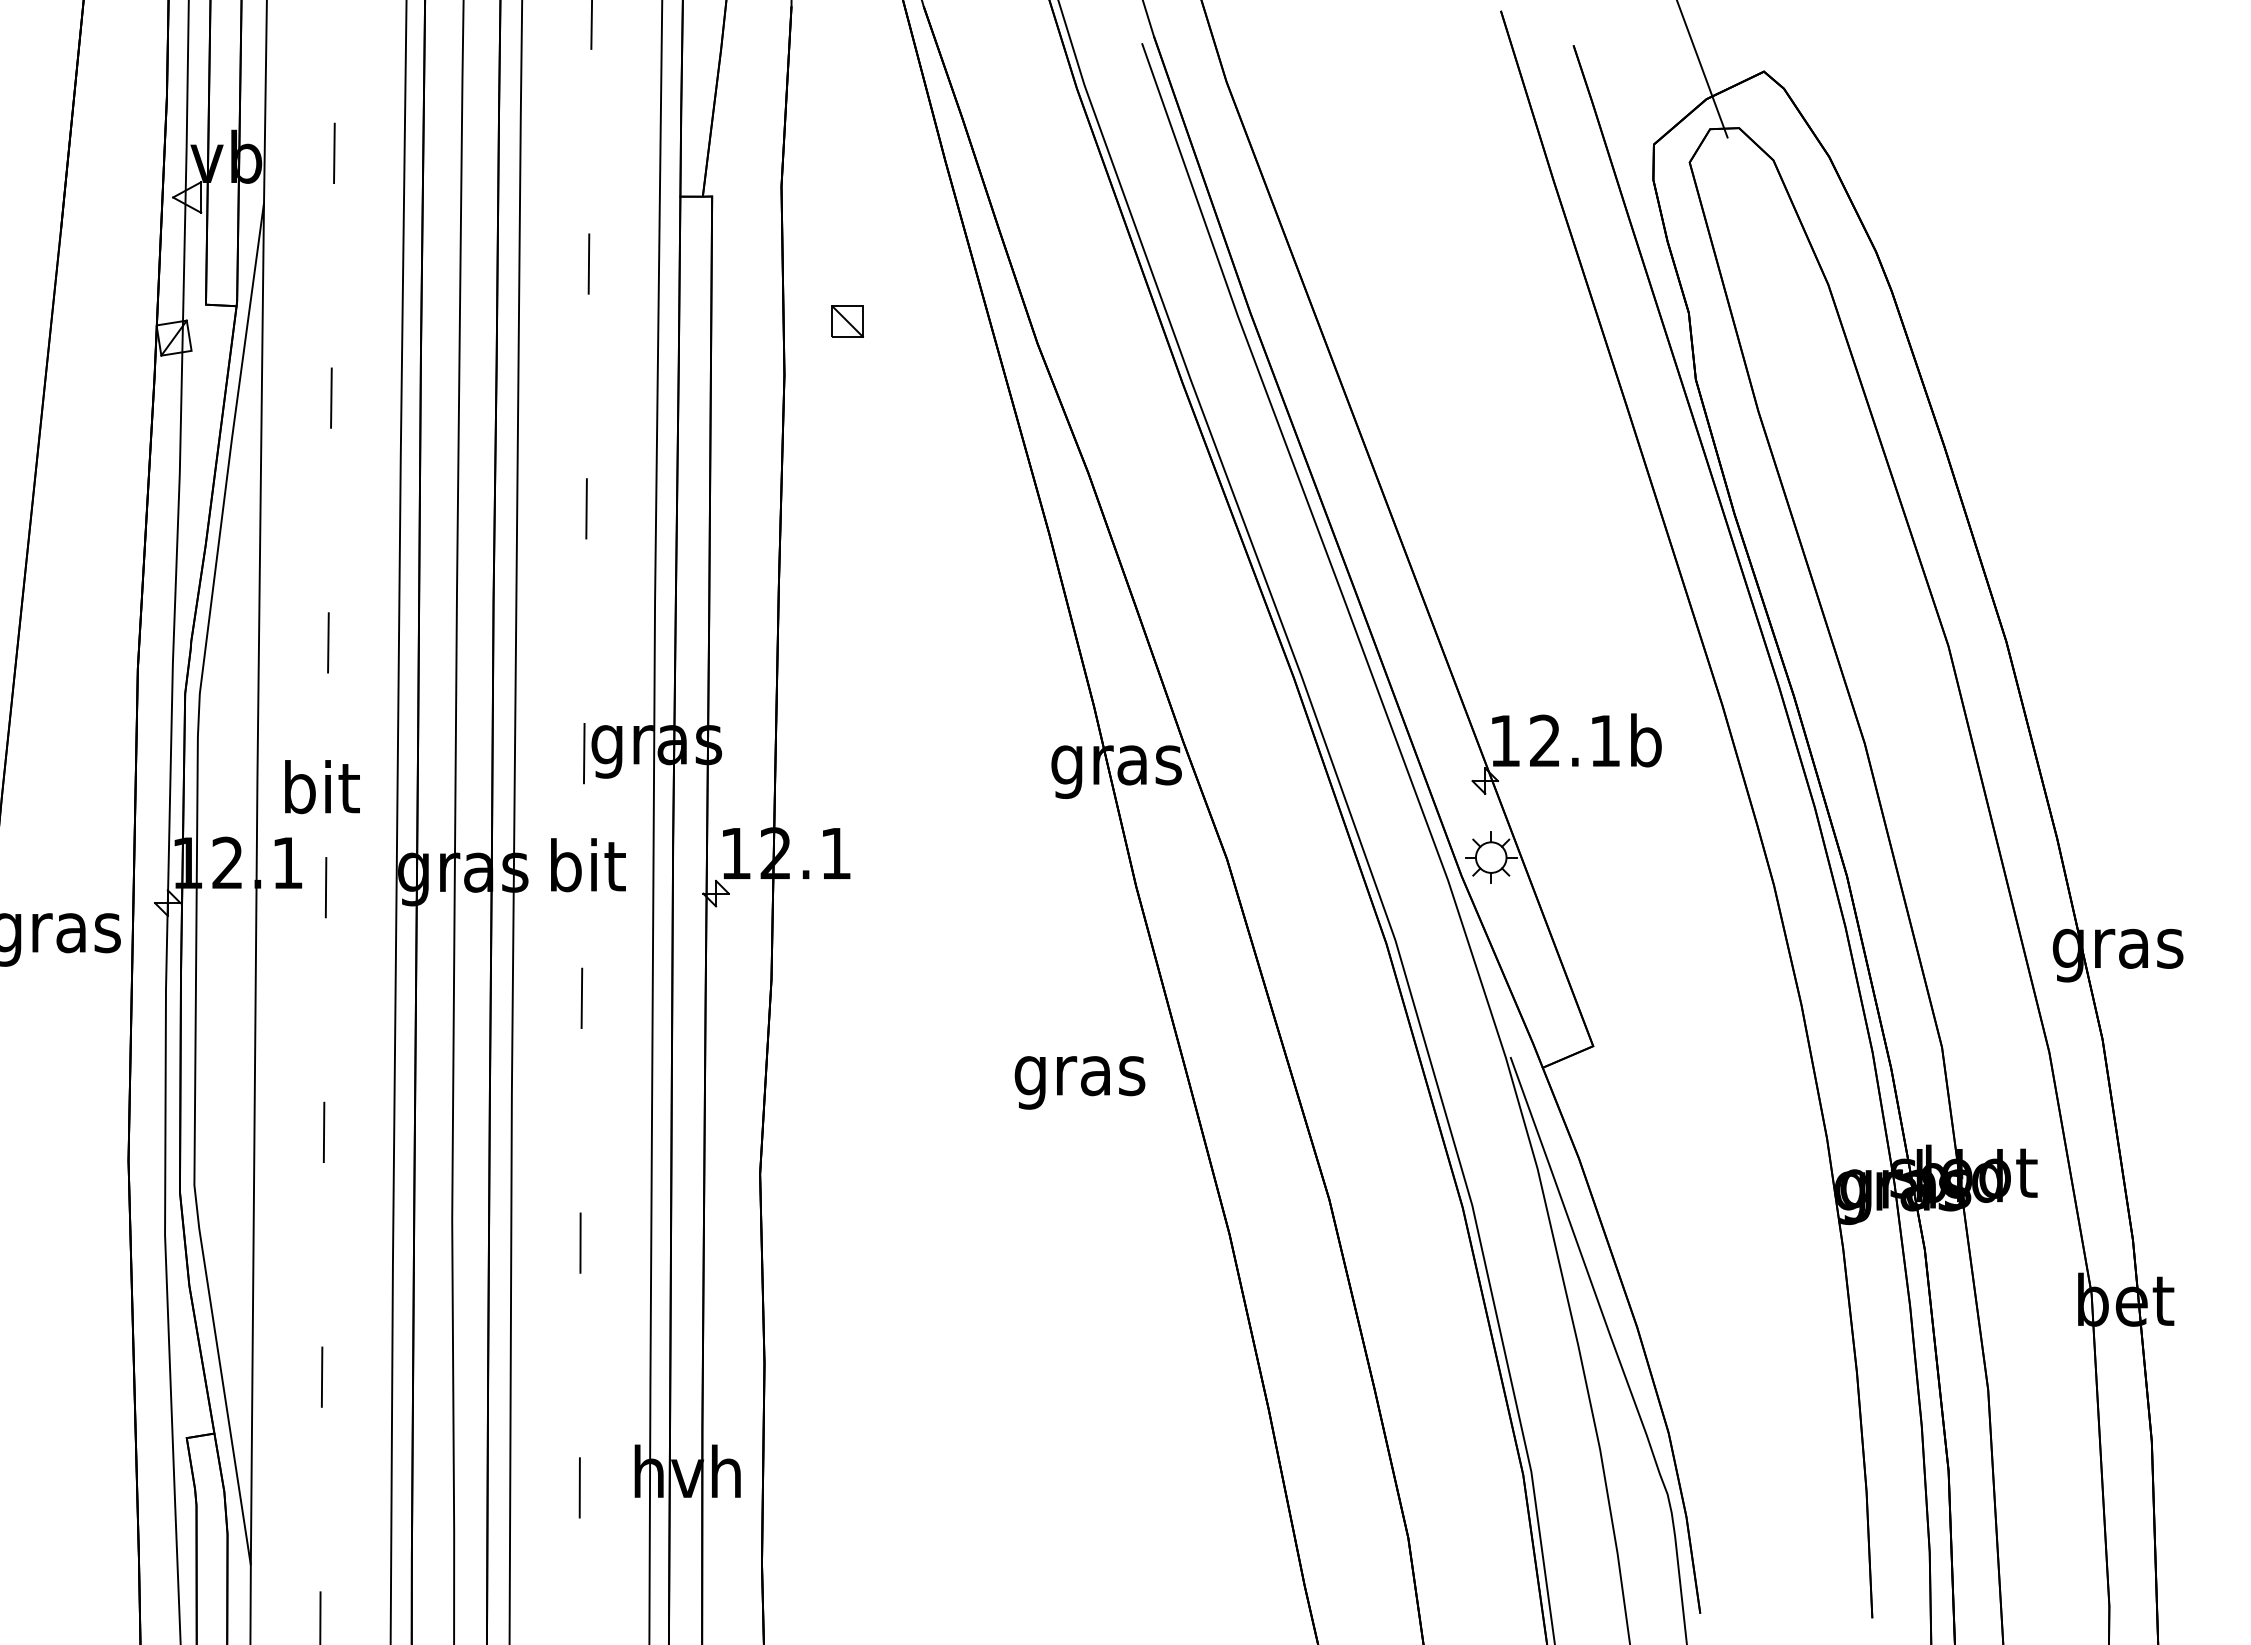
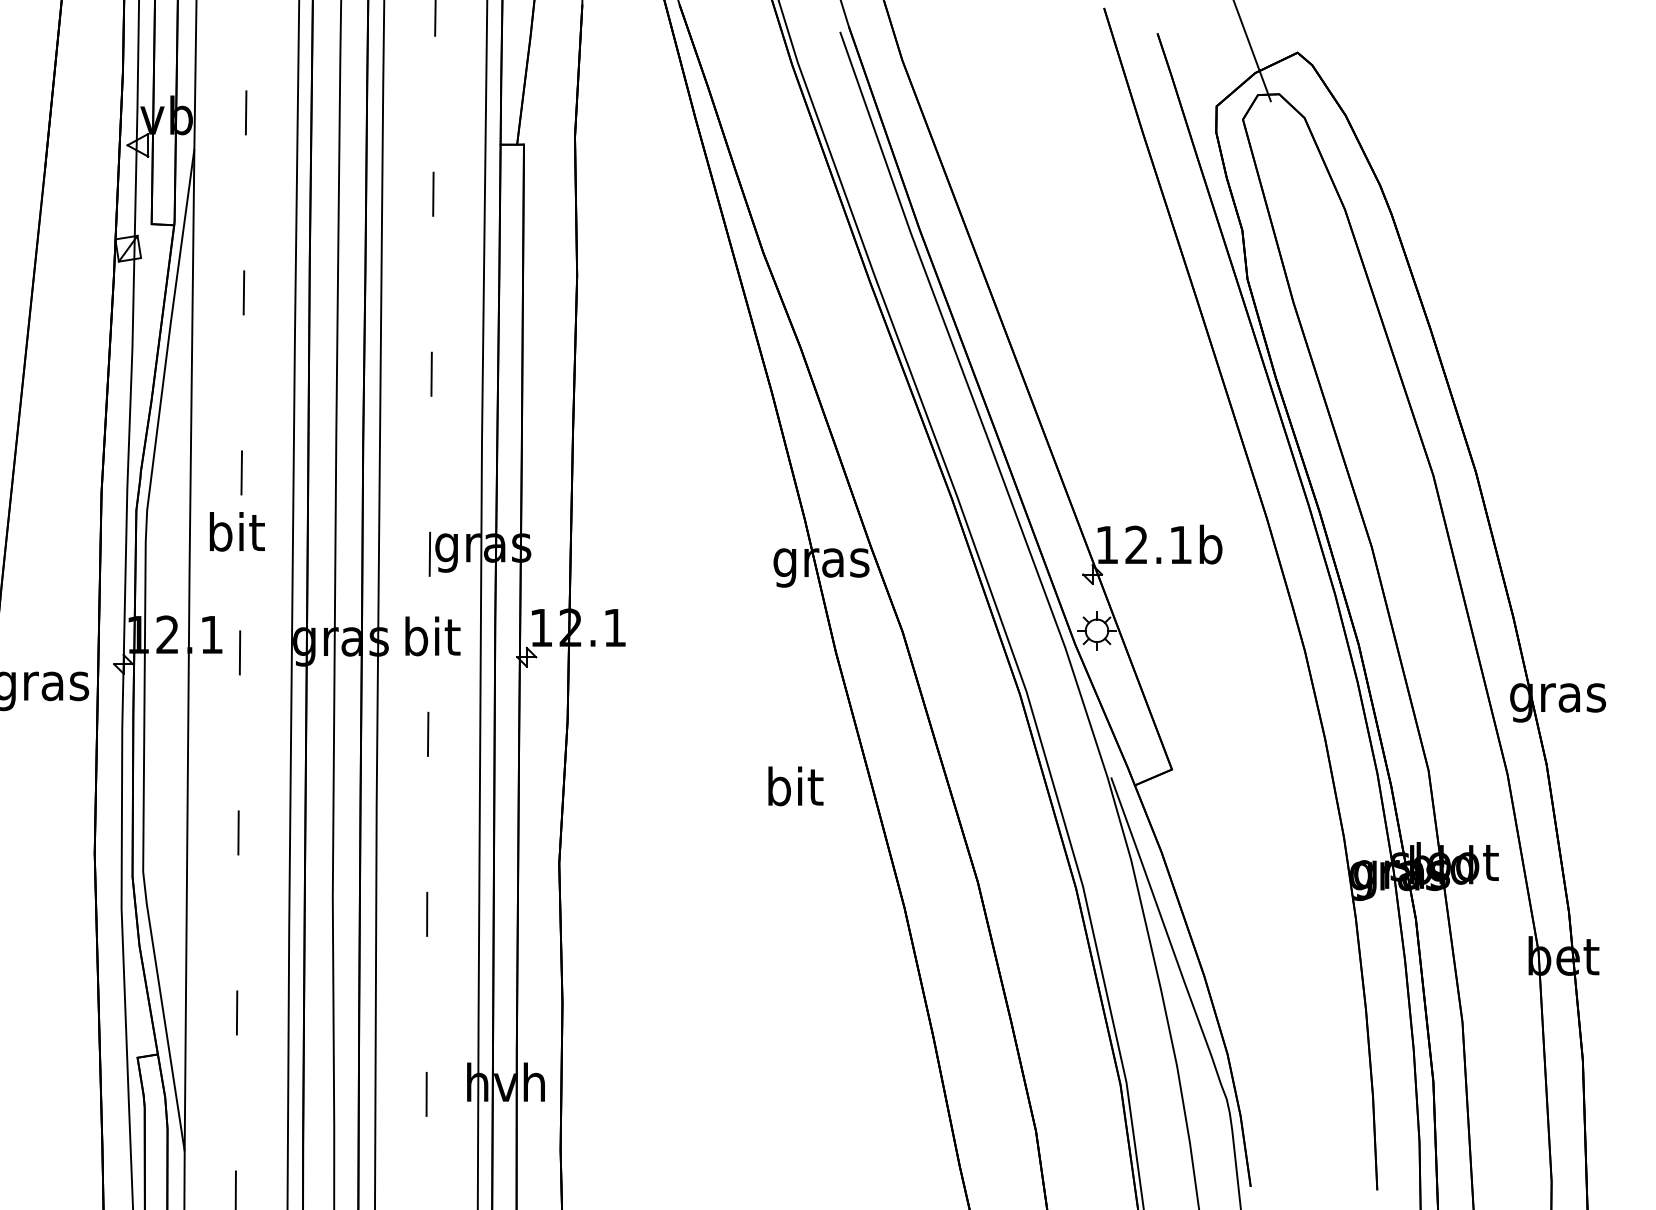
part: (847, 321) -> (623, 236), removed
text: (322, 787) -> (237, 532), moved
text: (1079, 1075) -> (794, 791), gras -> bit

